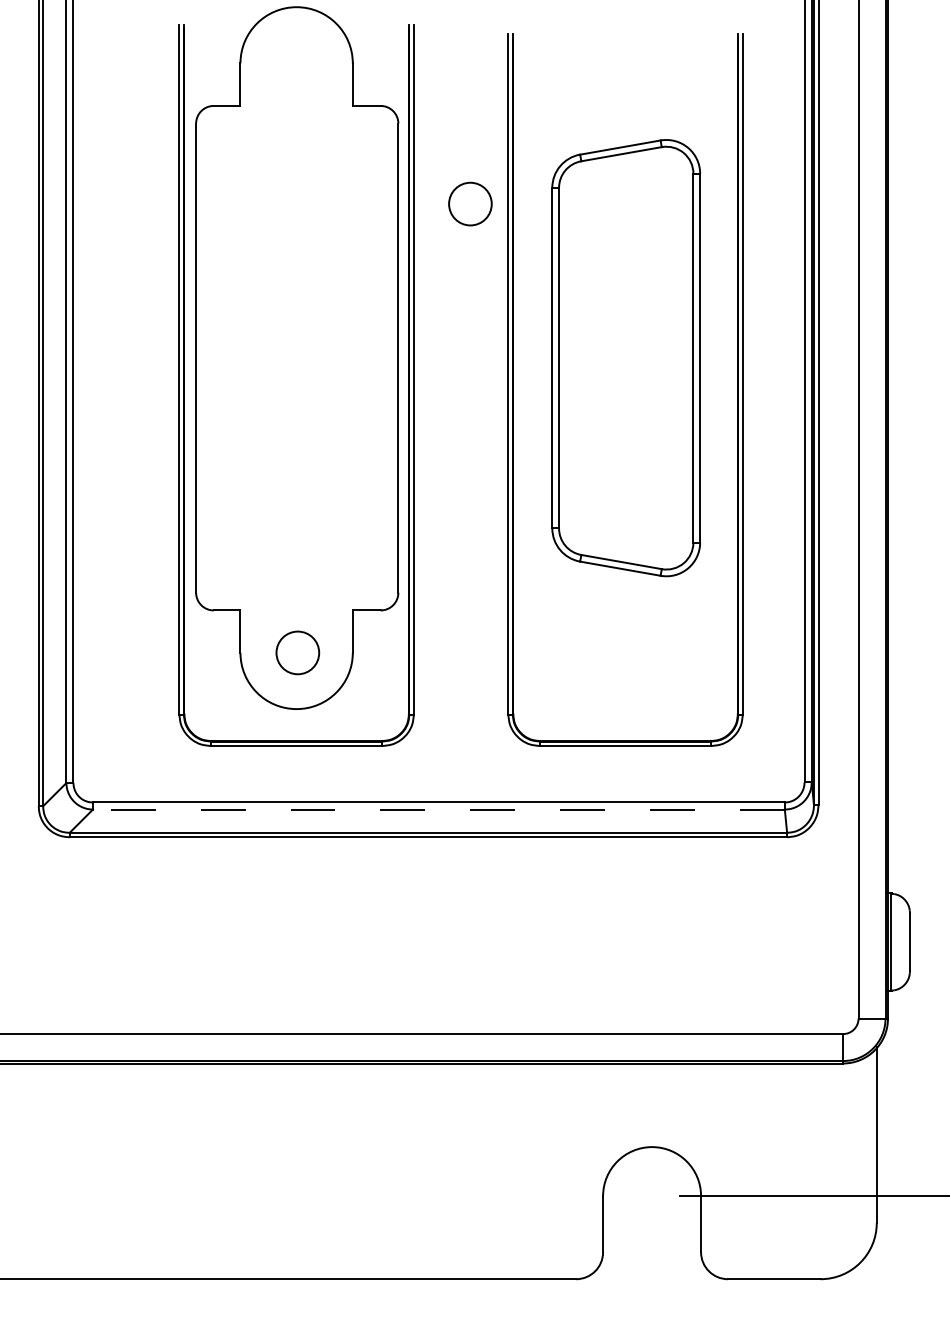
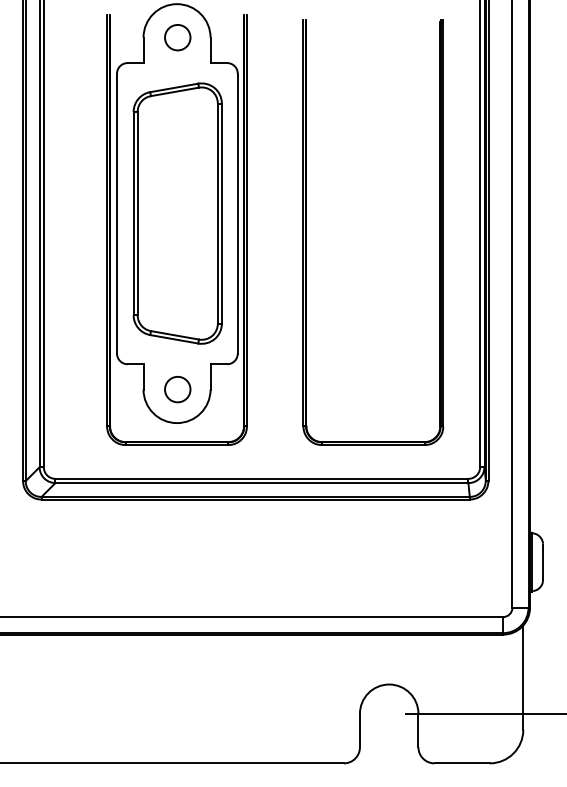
circle: (469, 203) -> (177, 37), moved
part: (625, 357) -> (177, 213), moved
line: (438, 810) -> (261, 483), dashed -> solid

